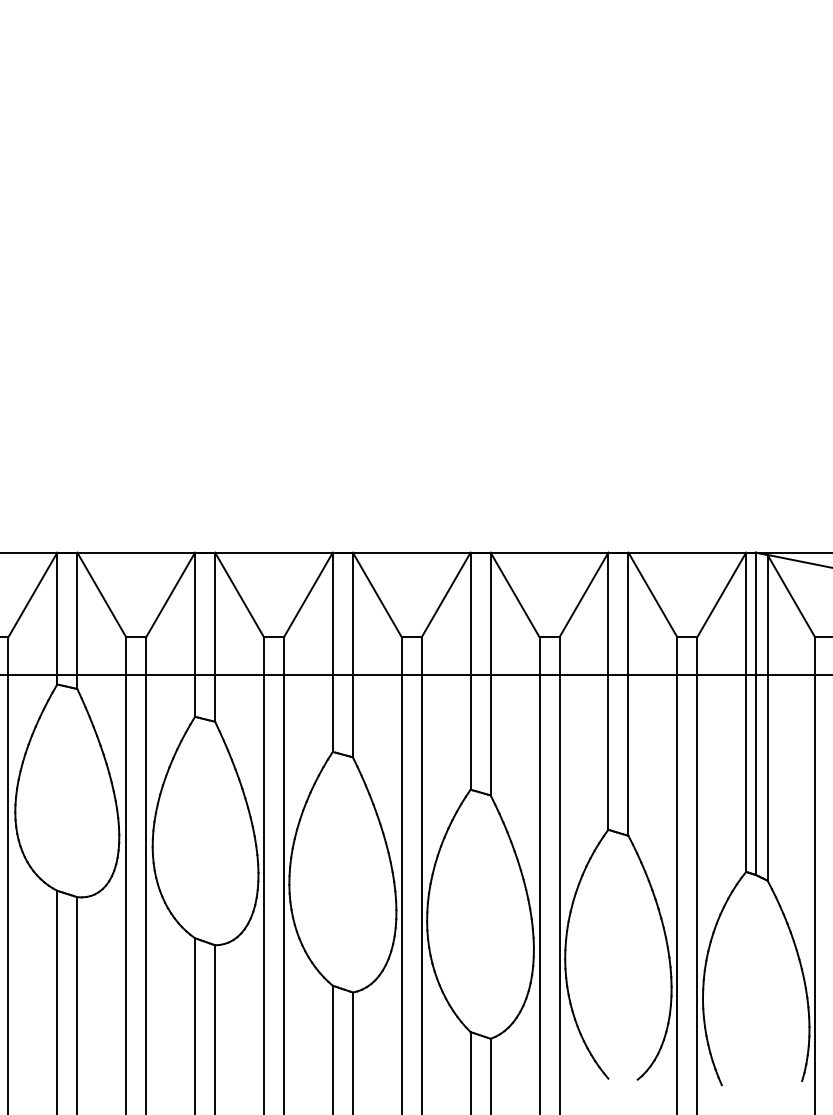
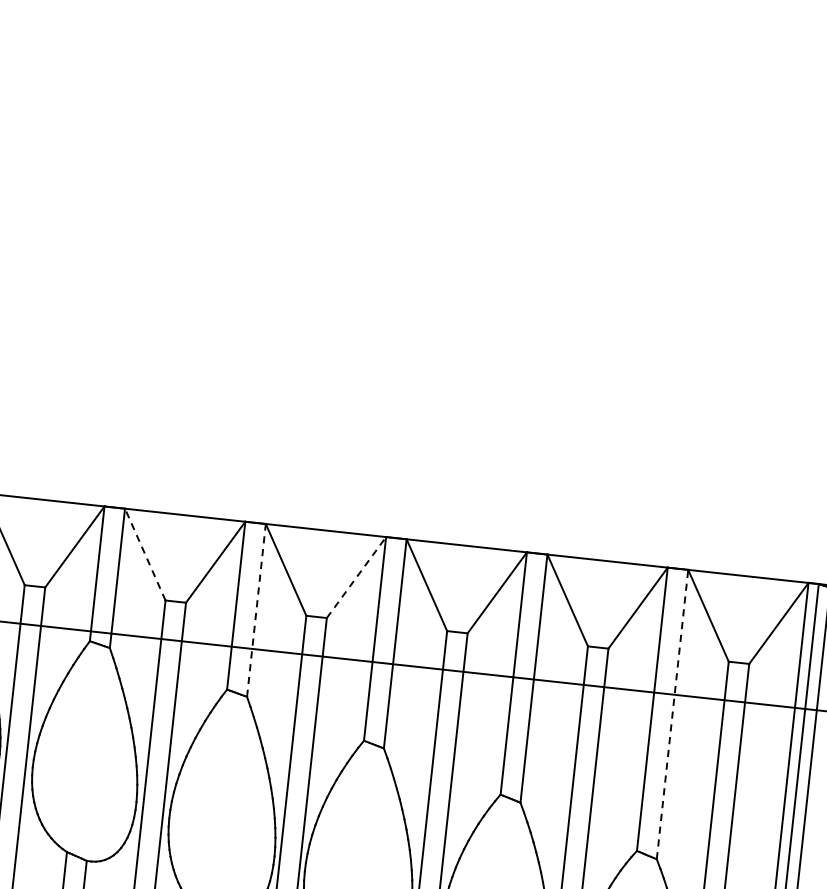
line: (101, 594) -> (145, 554), solid -> dashed
line: (308, 594) -> (356, 577), solid -> dashed
line: (215, 637) -> (256, 610), solid -> dashed
line: (628, 694) -> (672, 714), solid -> dashed

